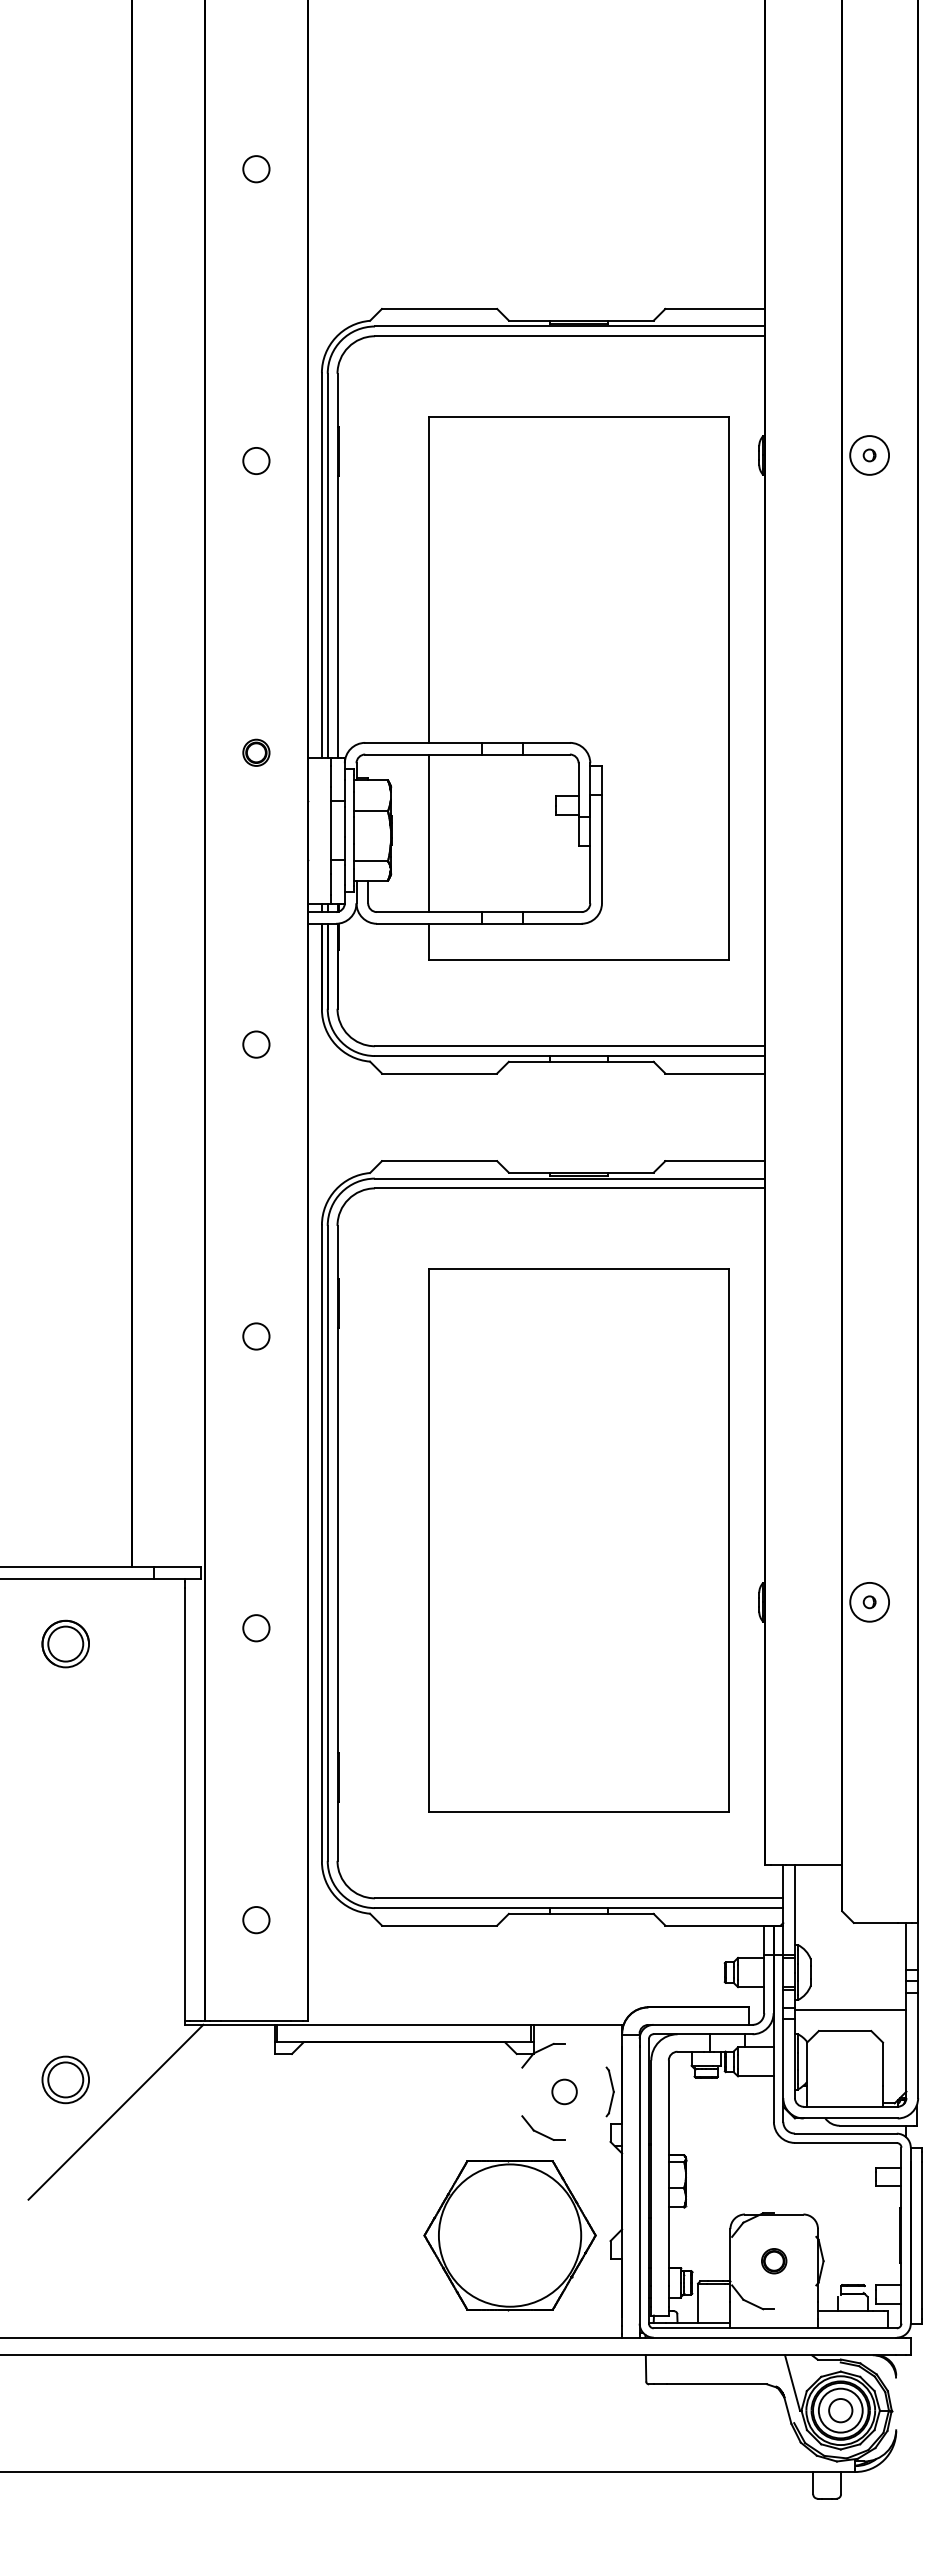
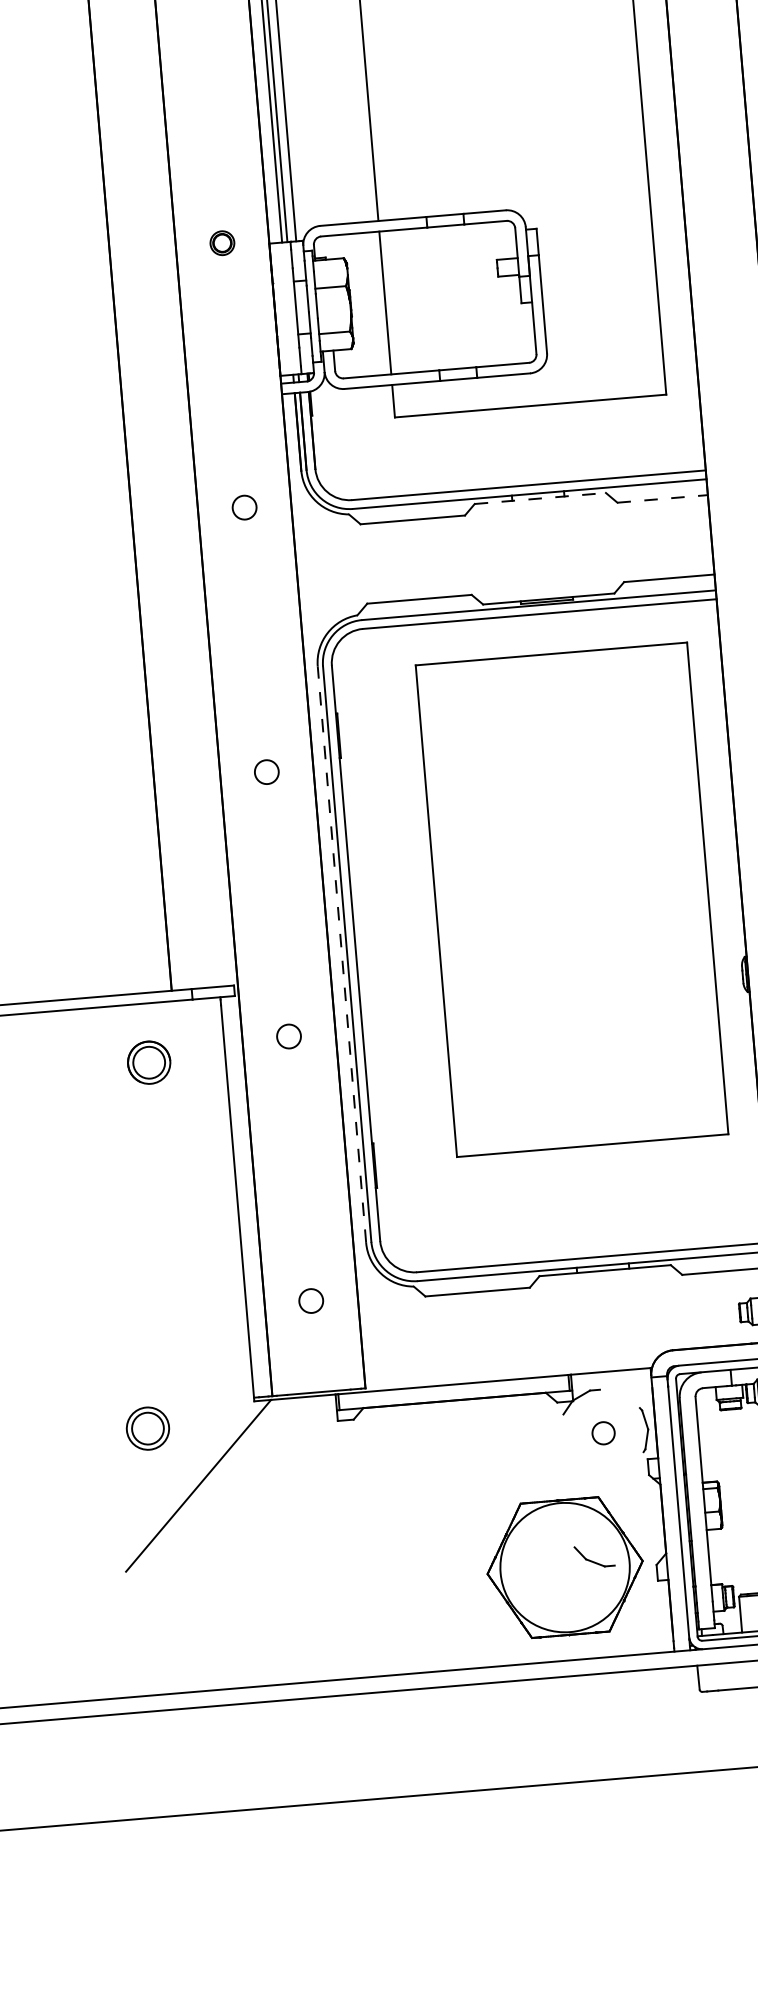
line: (581, 1061) -> (540, 498), solid -> dashed
line: (715, 1073) -> (662, 498), solid -> dashed
part: (578, 1540) -> (571, 899), moved
line: (321, 1542) -> (341, 953), solid -> dashed
part: (65, 1643) -> (148, 1062), moved
part: (65, 2079) -> (147, 1428), moved
part: (543, 2127) -> (594, 1555), moved

